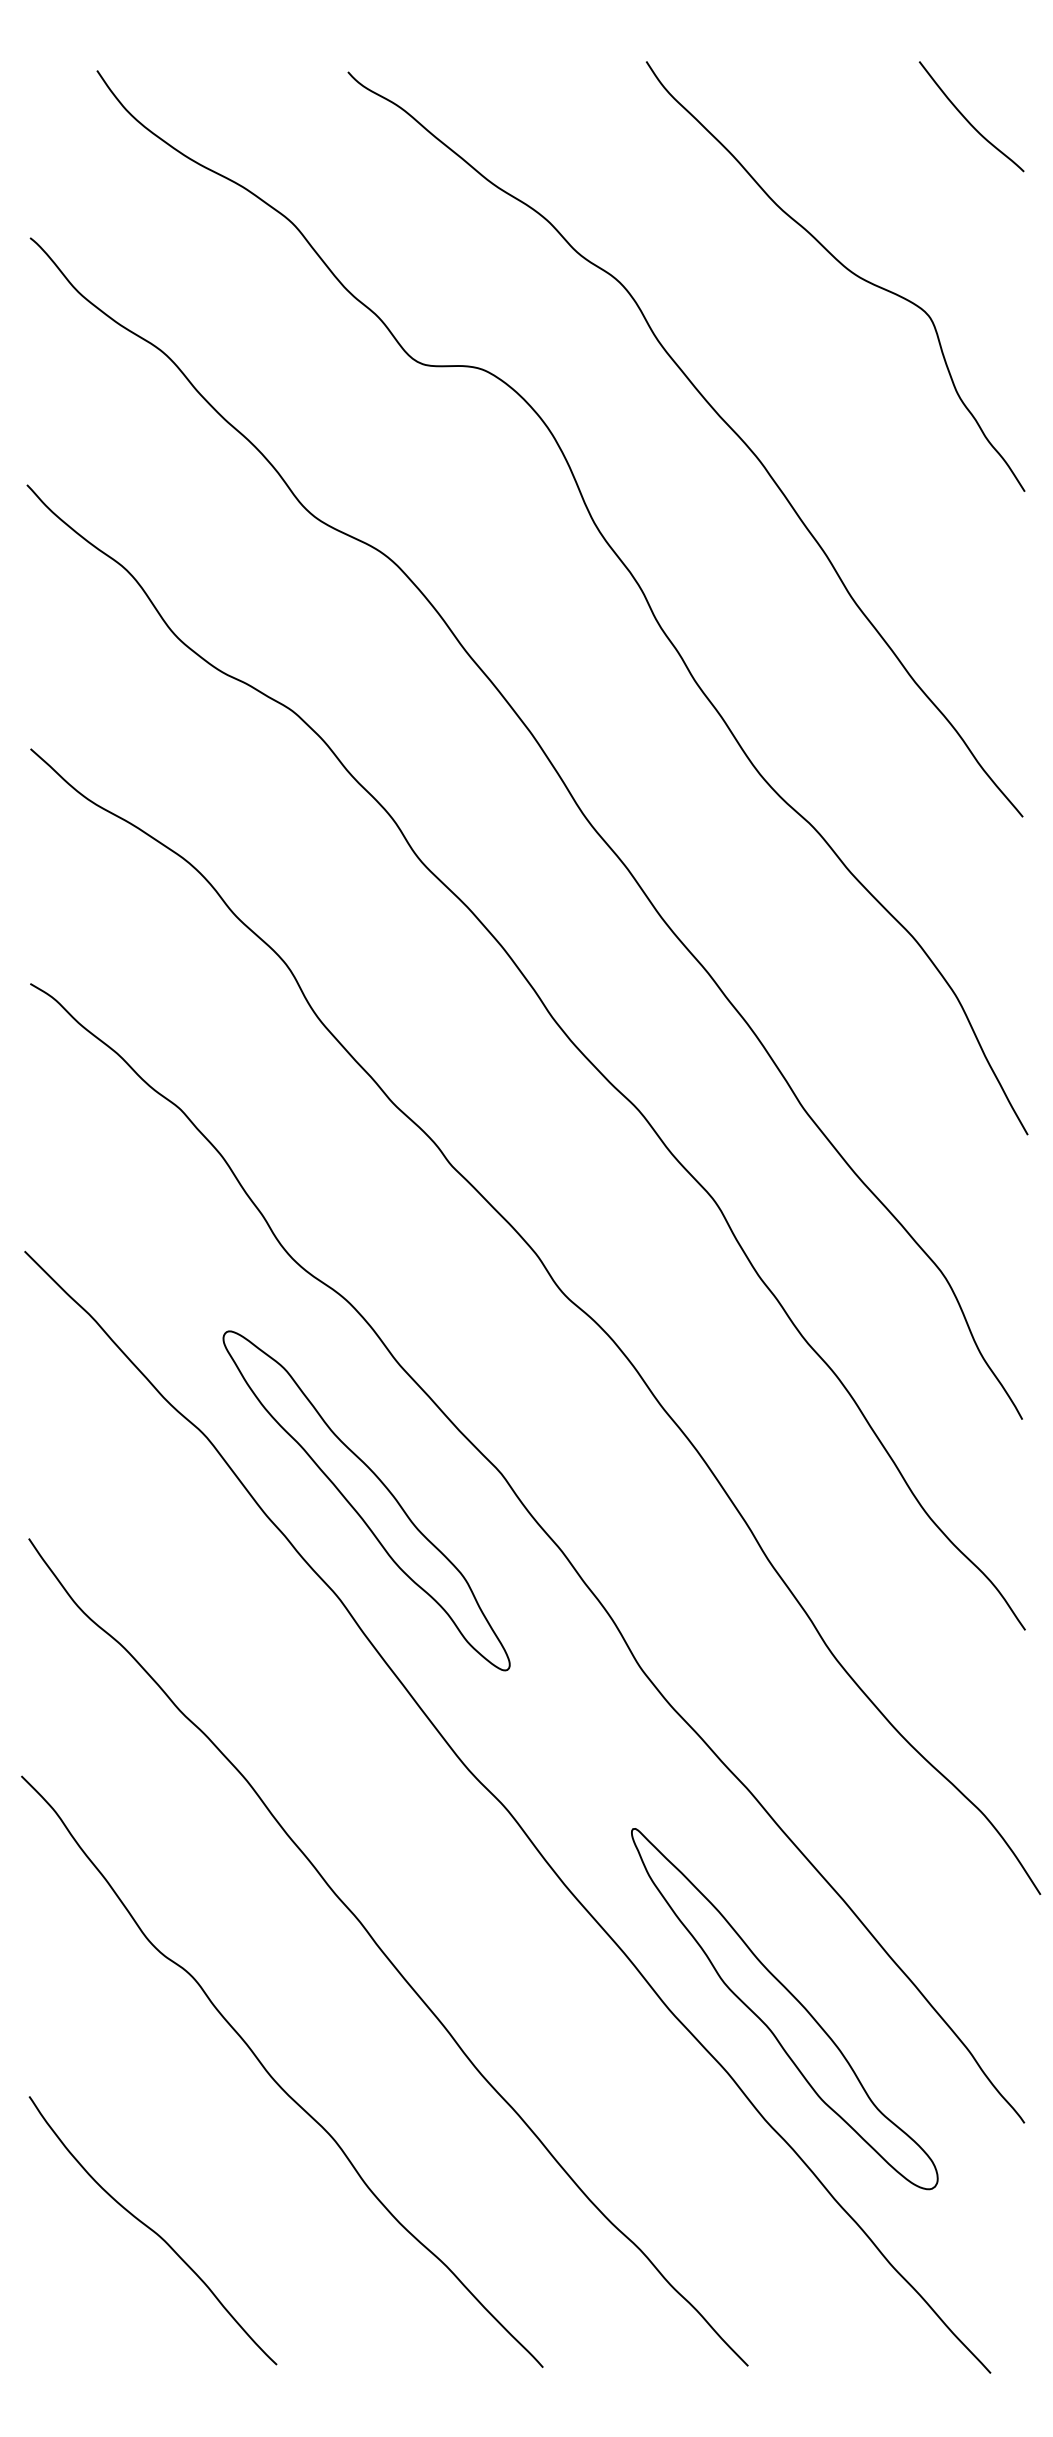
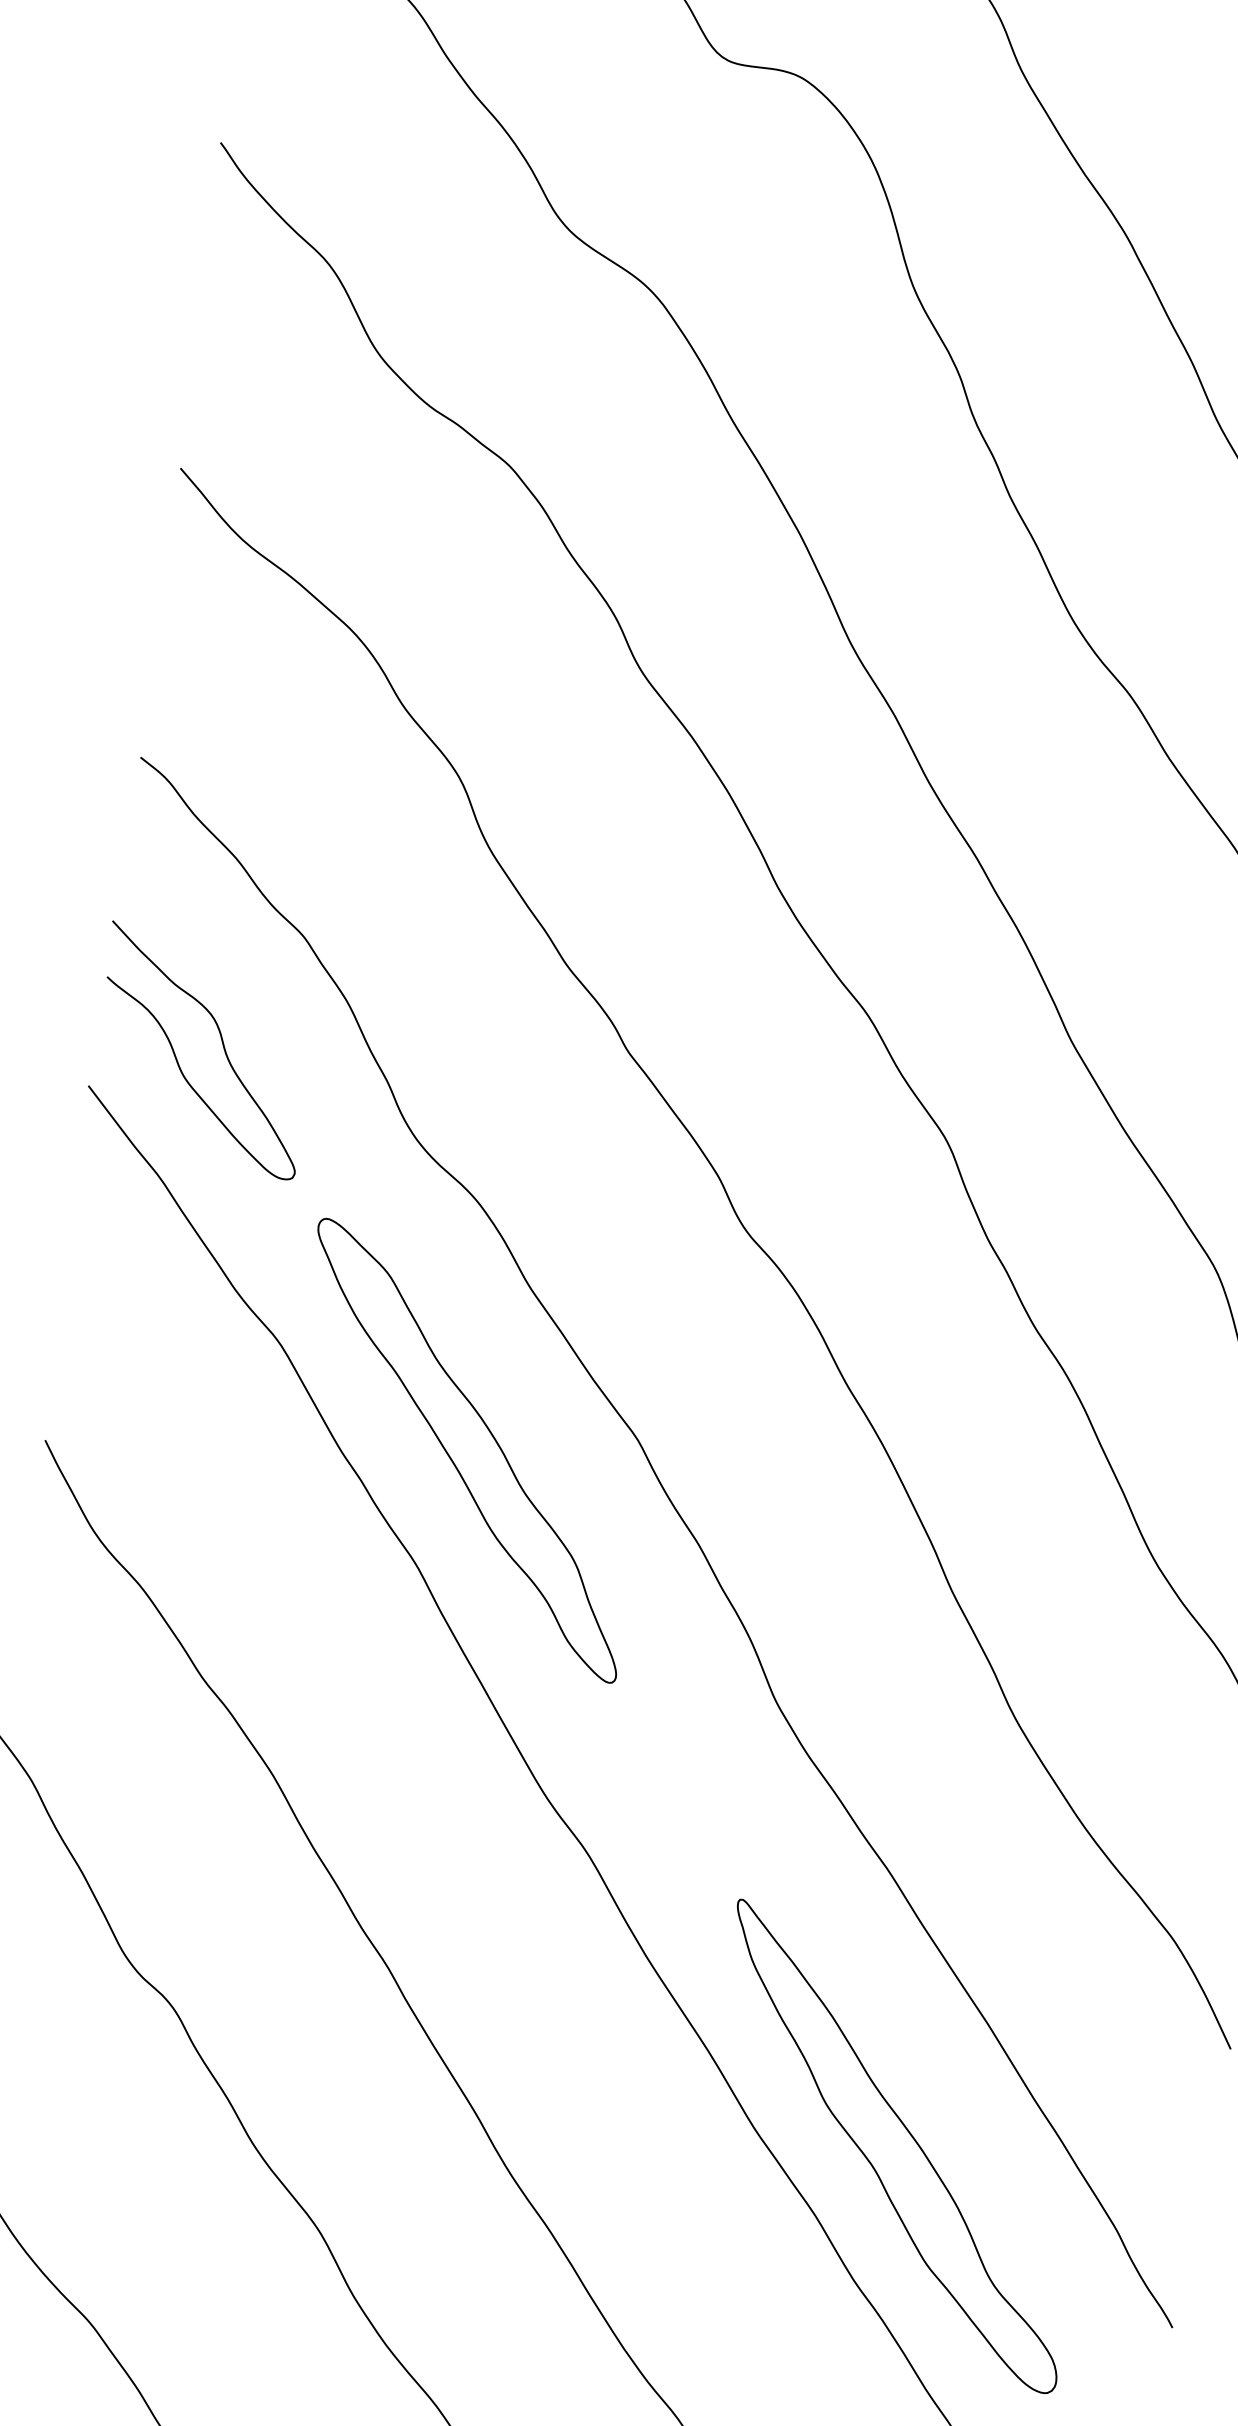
curve: (127, 1206) -> (222, 1047), added

